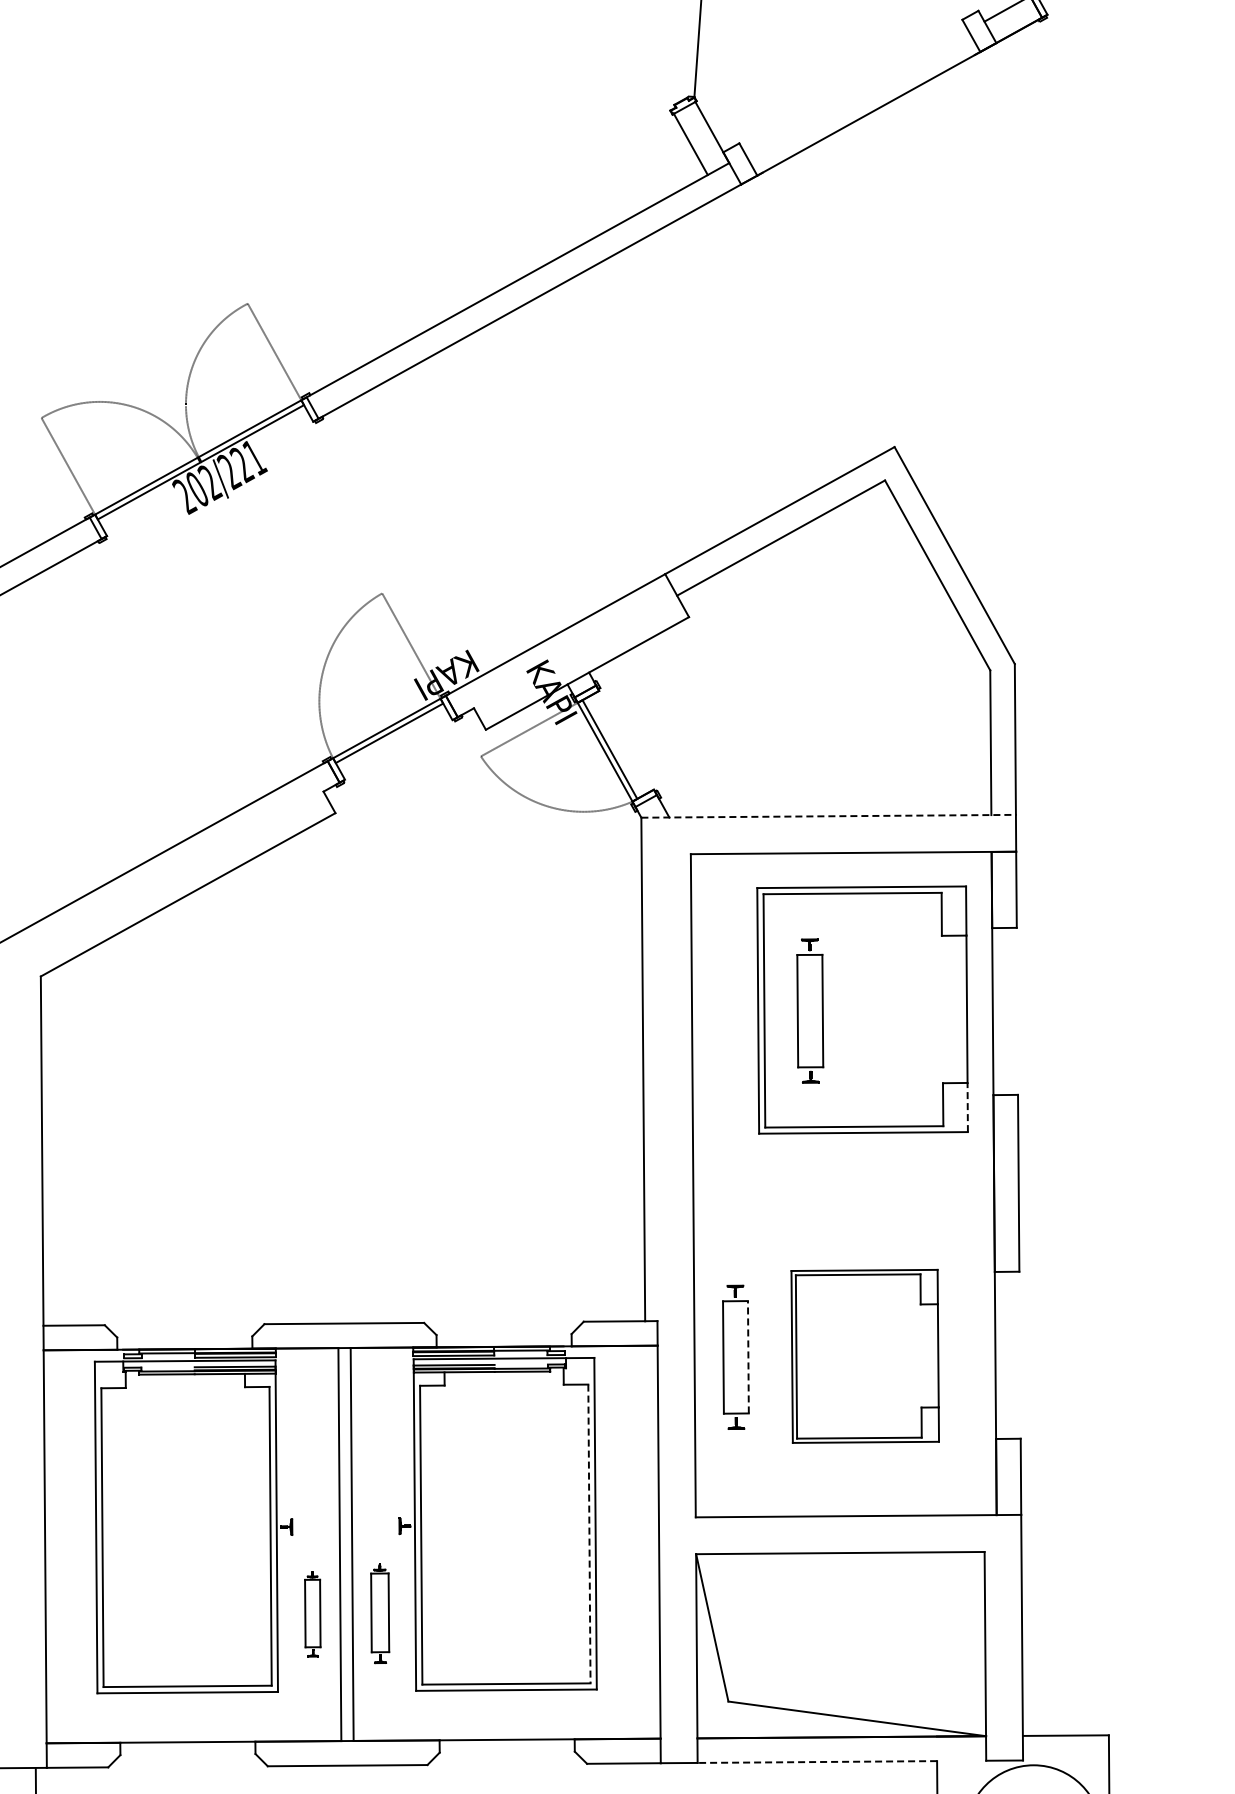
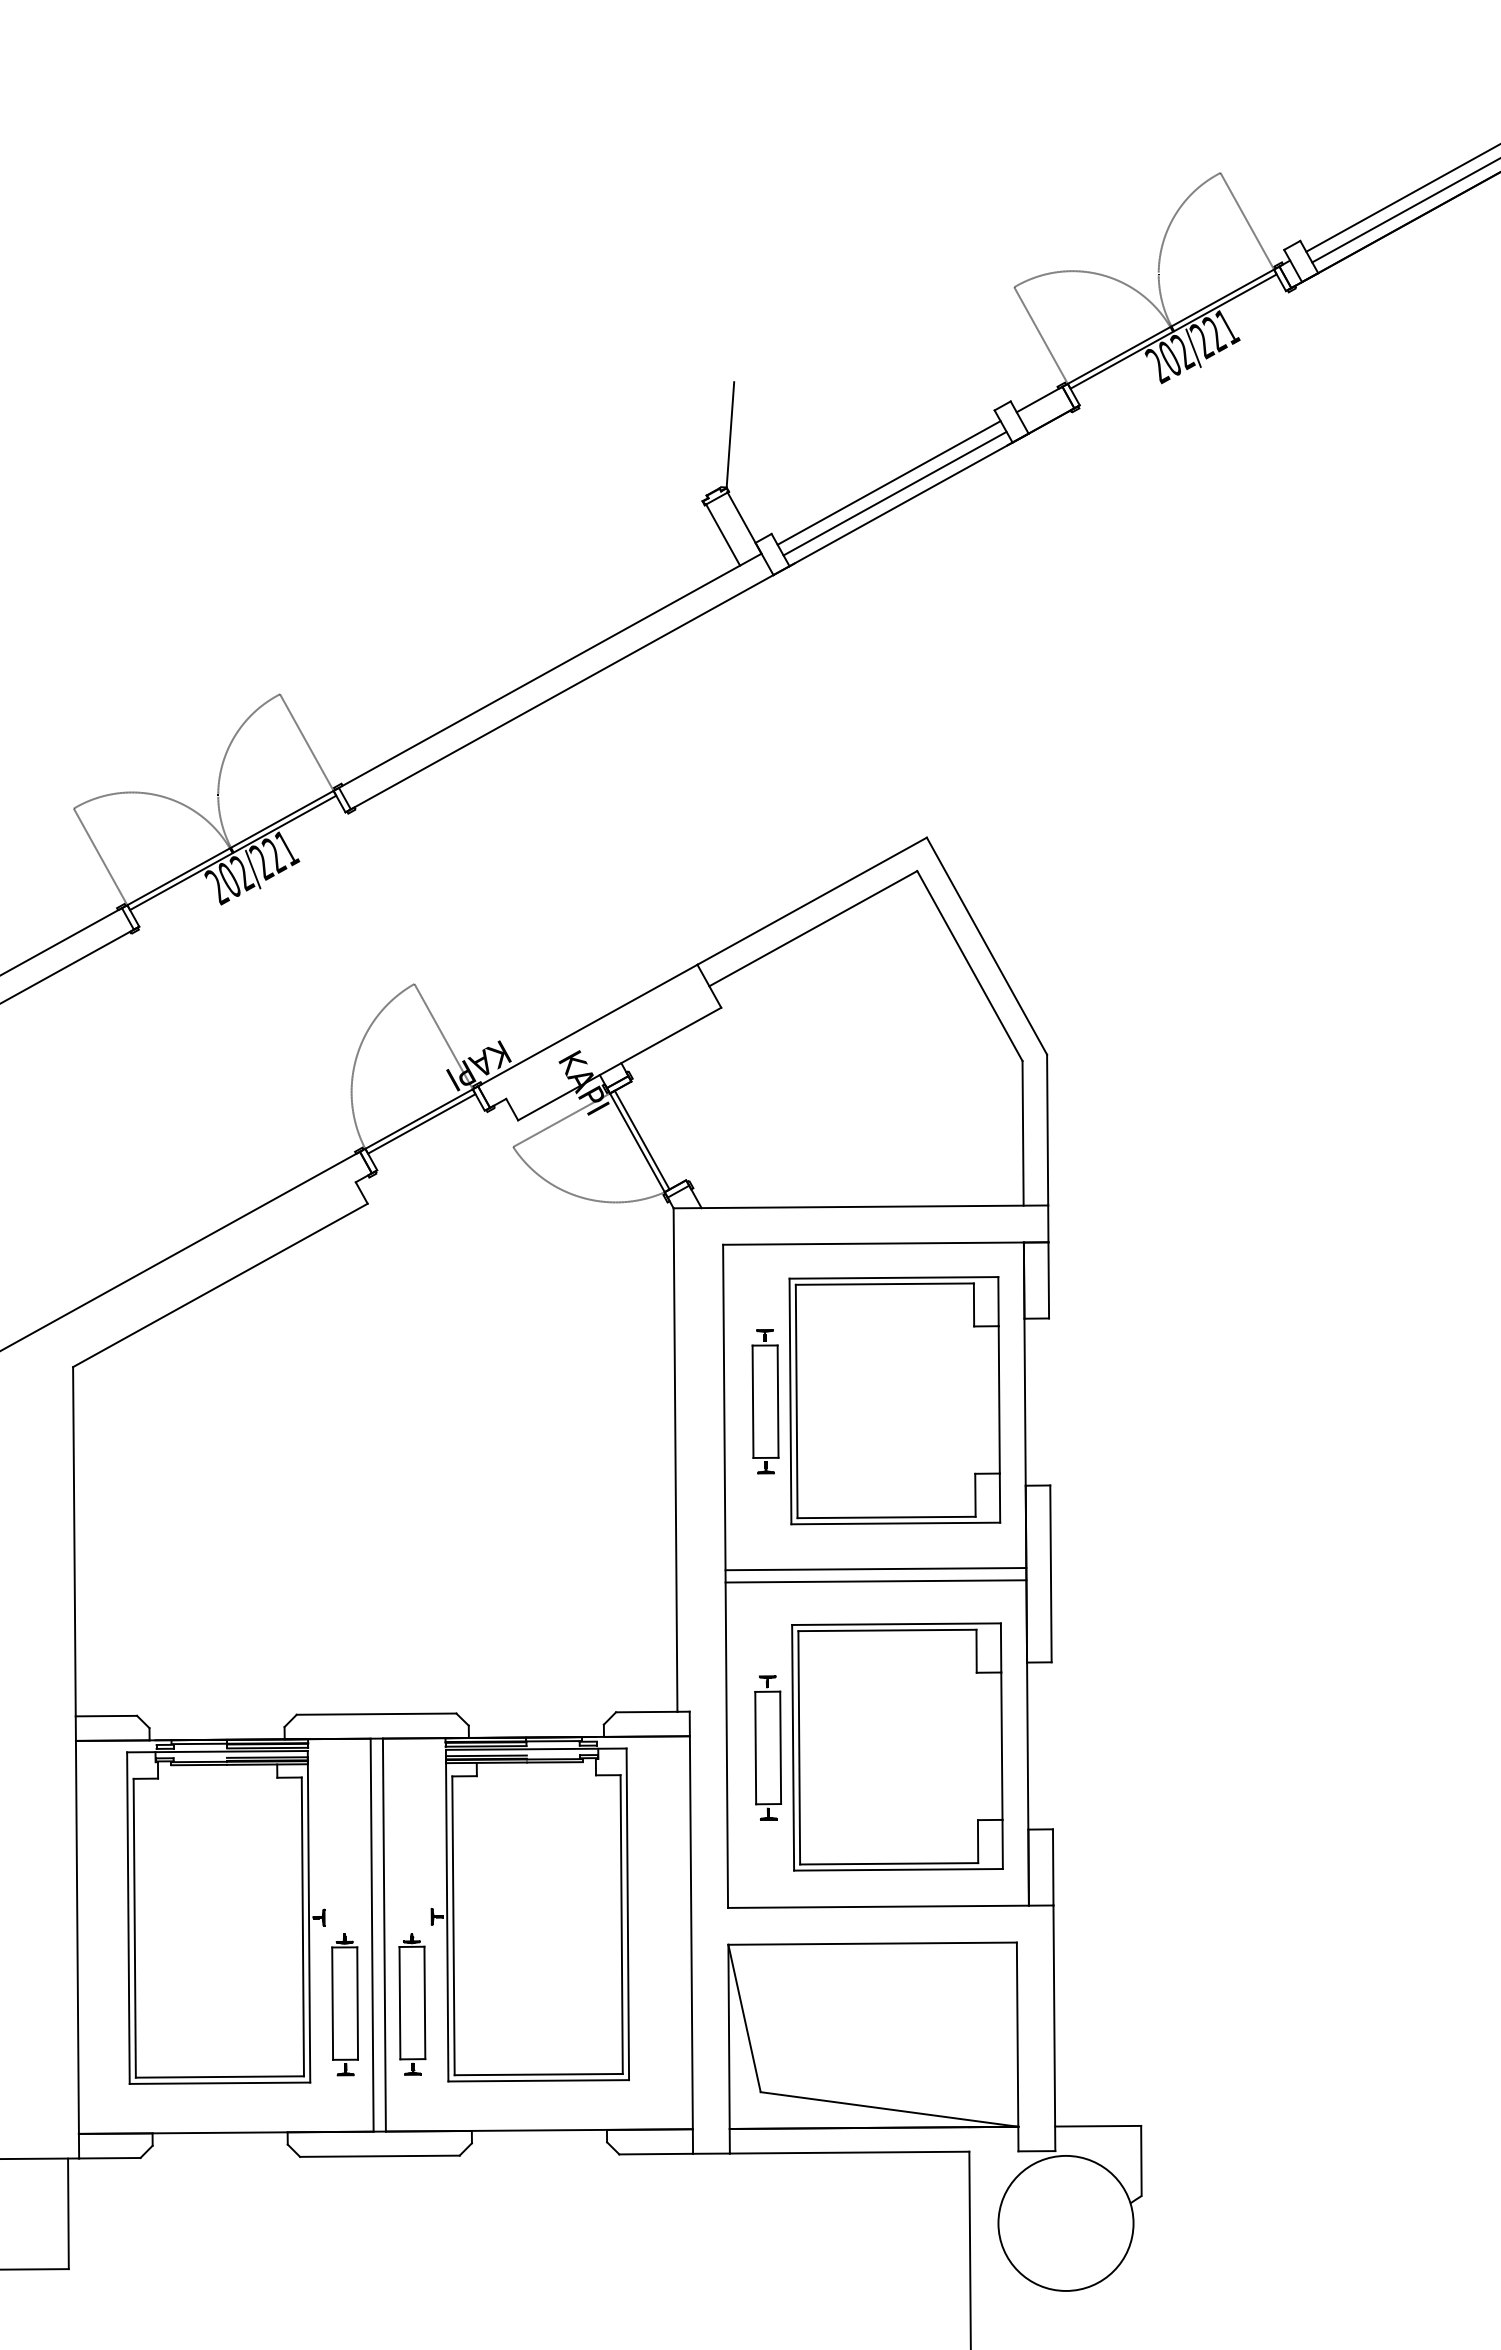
line: (856, 91) -> (888, 482), added
line: (862, 102) -> (894, 493), added
line: (829, 815) -> (861, 1206), dashed -> solid
part: (810, 1010) -> (765, 1401), moved
line: (968, 1107) -> (1000, 1498), dashed -> solid
line: (843, 1178) -> (875, 1569), added
line: (843, 1190) -> (875, 1581), added
part: (865, 1355) -> (897, 1746), size x1.43
line: (748, 1356) -> (780, 1747), dashed -> solid
line: (589, 1534) -> (621, 1925), dashed -> solid
part: (312, 1613) -> (344, 2004), size x1.67
part: (380, 1613) -> (412, 2004), size x1.43
line: (817, 1761) -> (849, 2152), dashed -> solid

